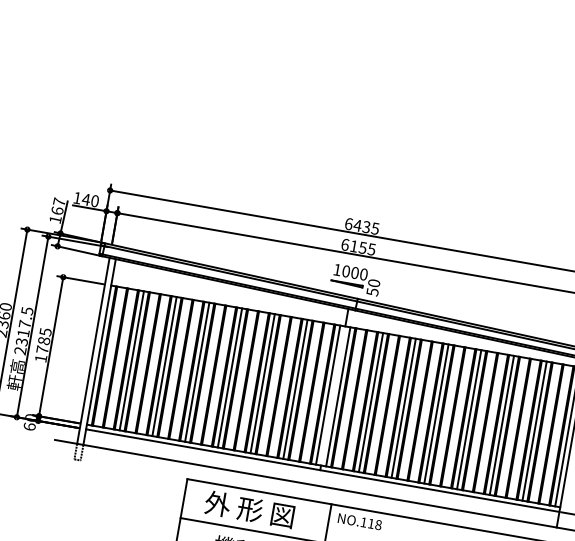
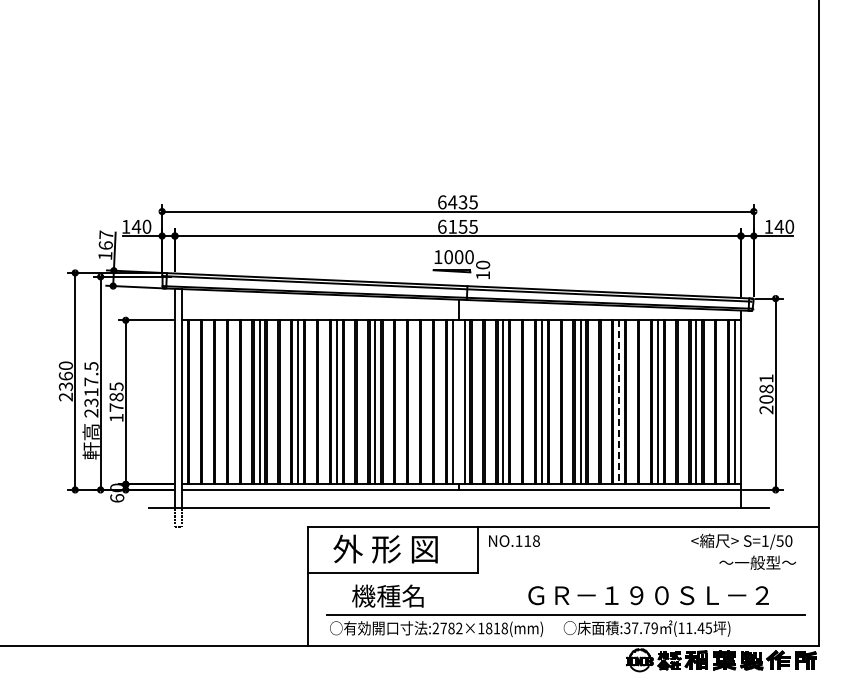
text: (373, 292) -> (483, 275), 50 -> 10
line: (131, 360) -> (220, 402), removed
line: (295, 389) -> (414, 402), removed
line: (469, 419) -> (619, 402), solid -> dashed

